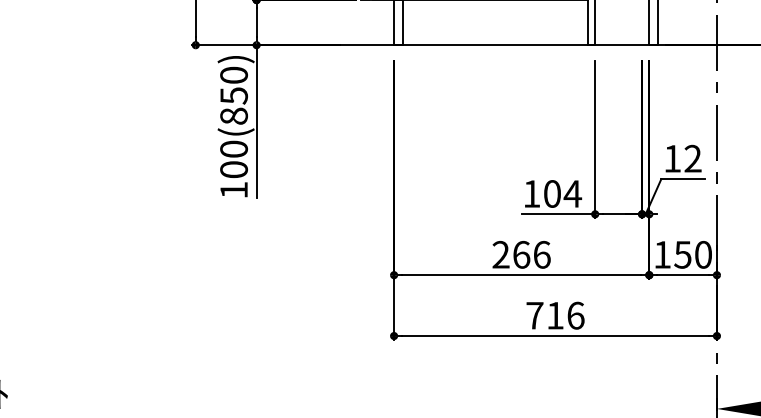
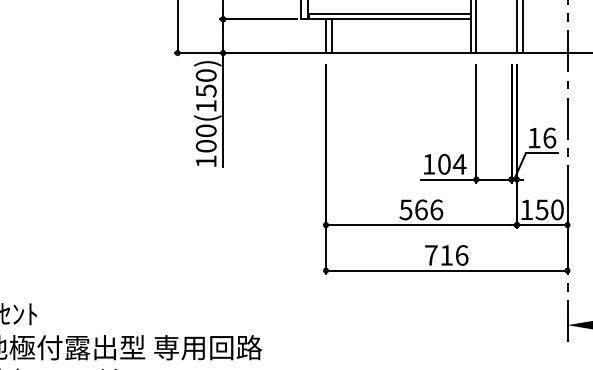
text: (234, 115) -> (206, 105), 100(850) -> 100(150)
text: (692, 158) -> (549, 137), 12 -> 16
text: (500, 254) -> (405, 209), 266 -> 566

